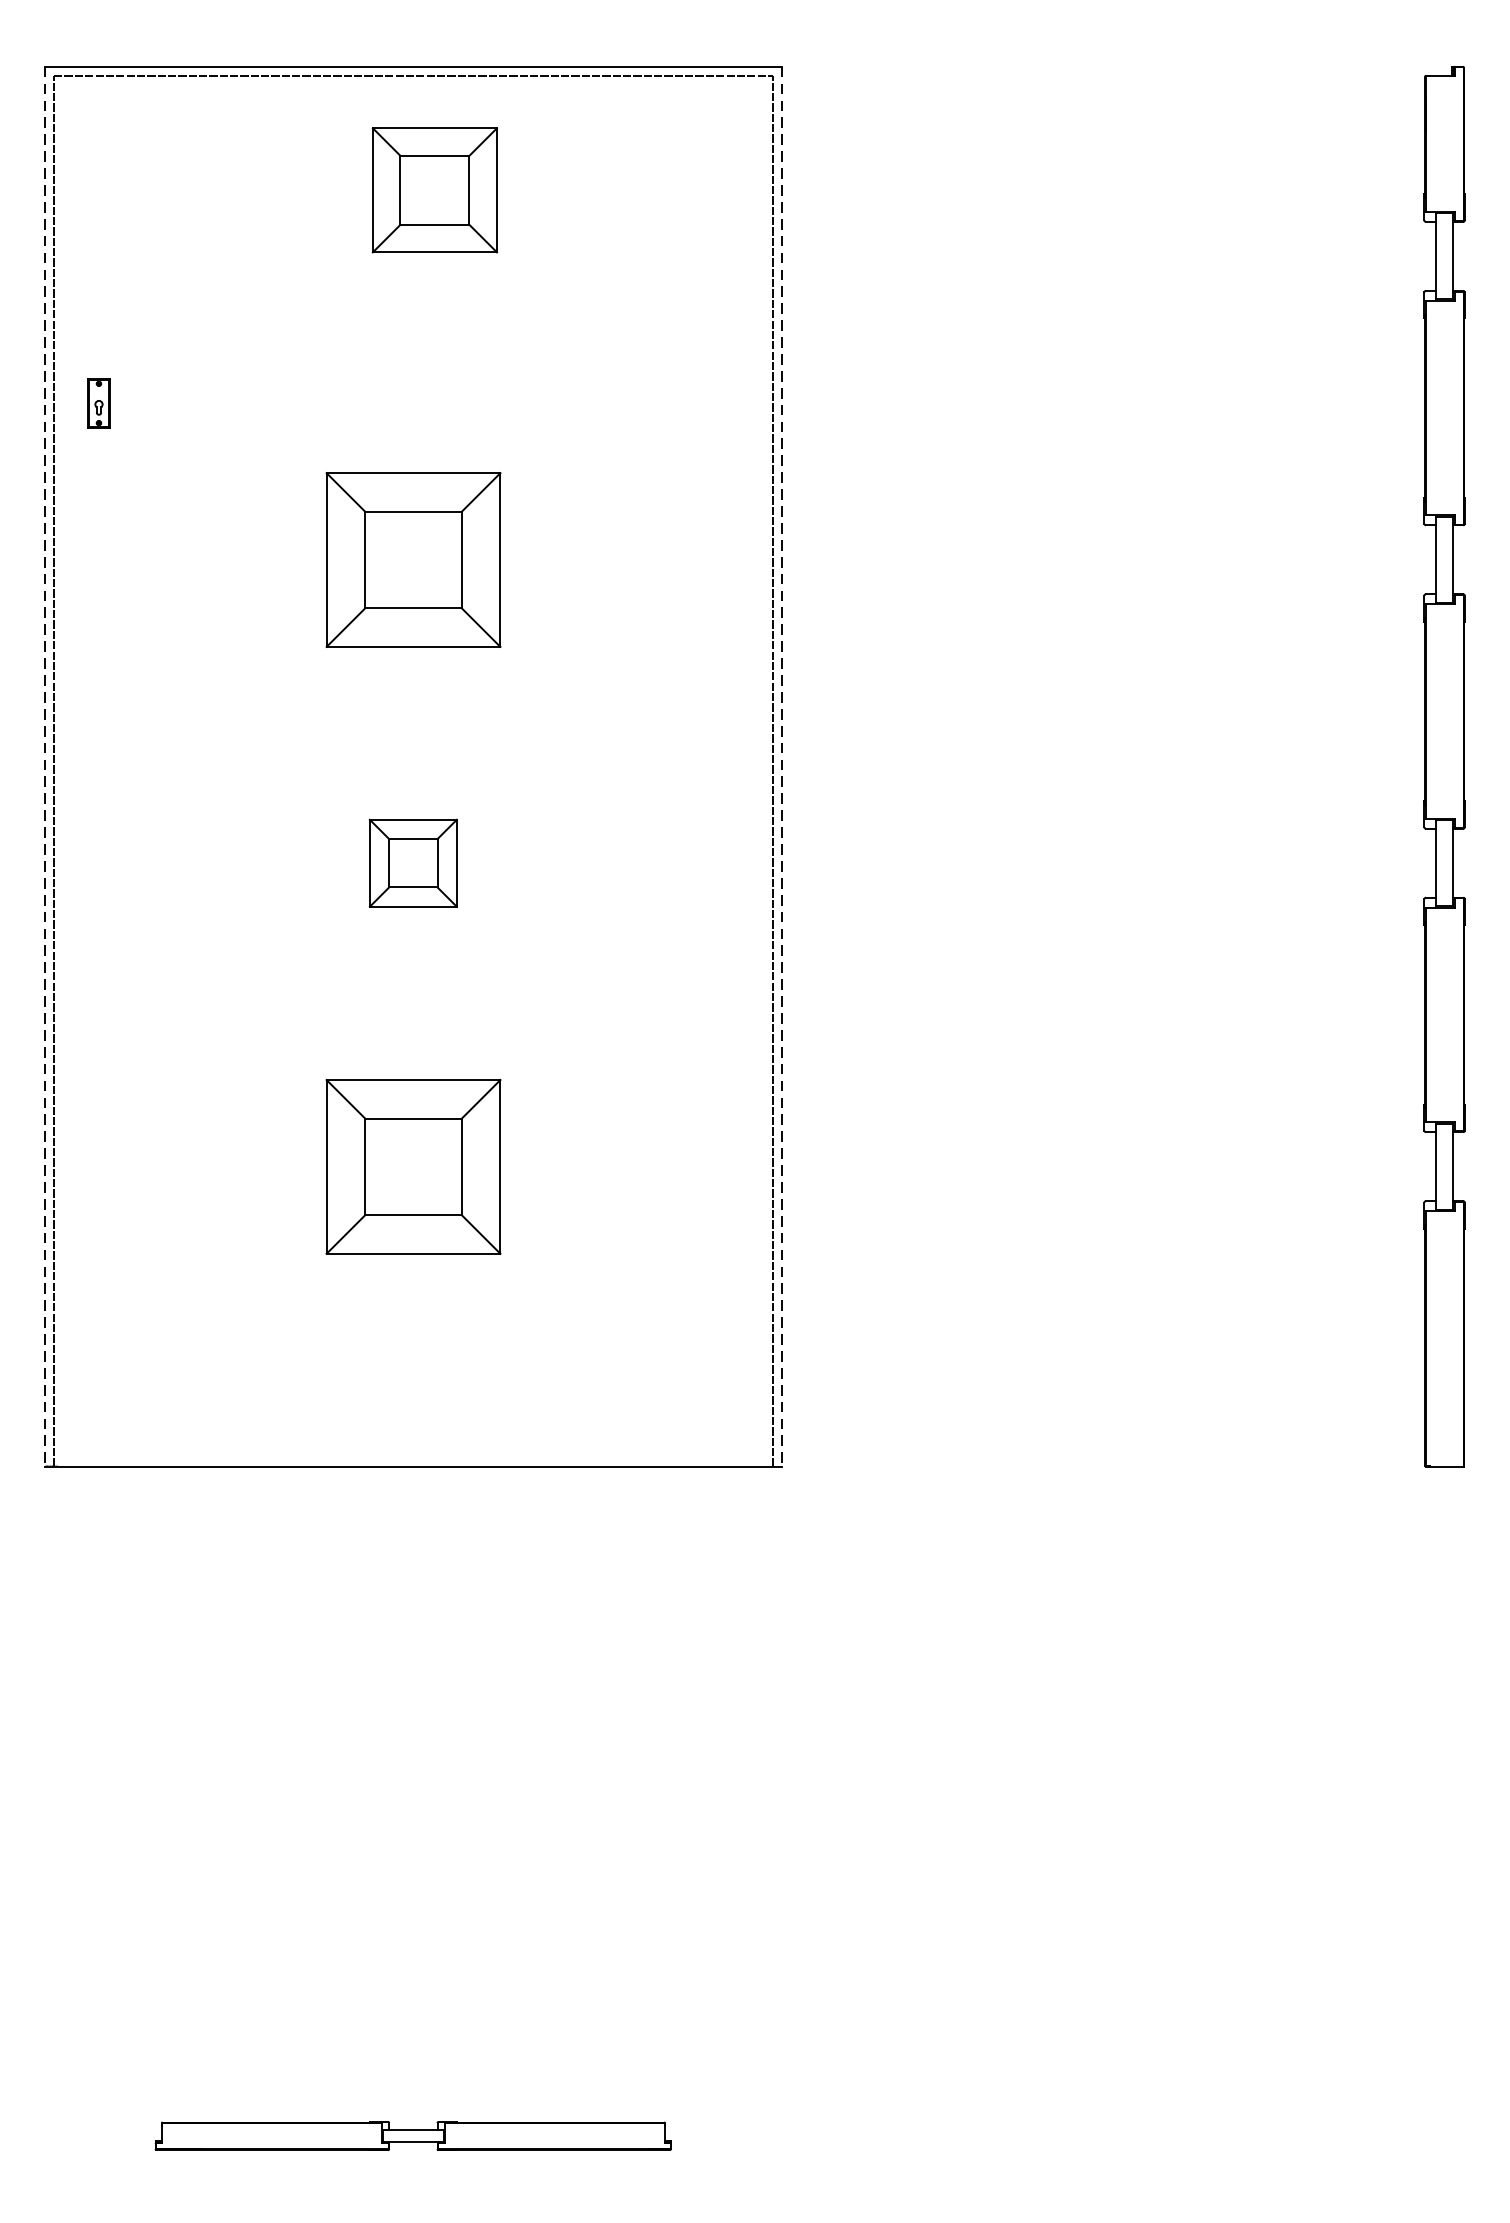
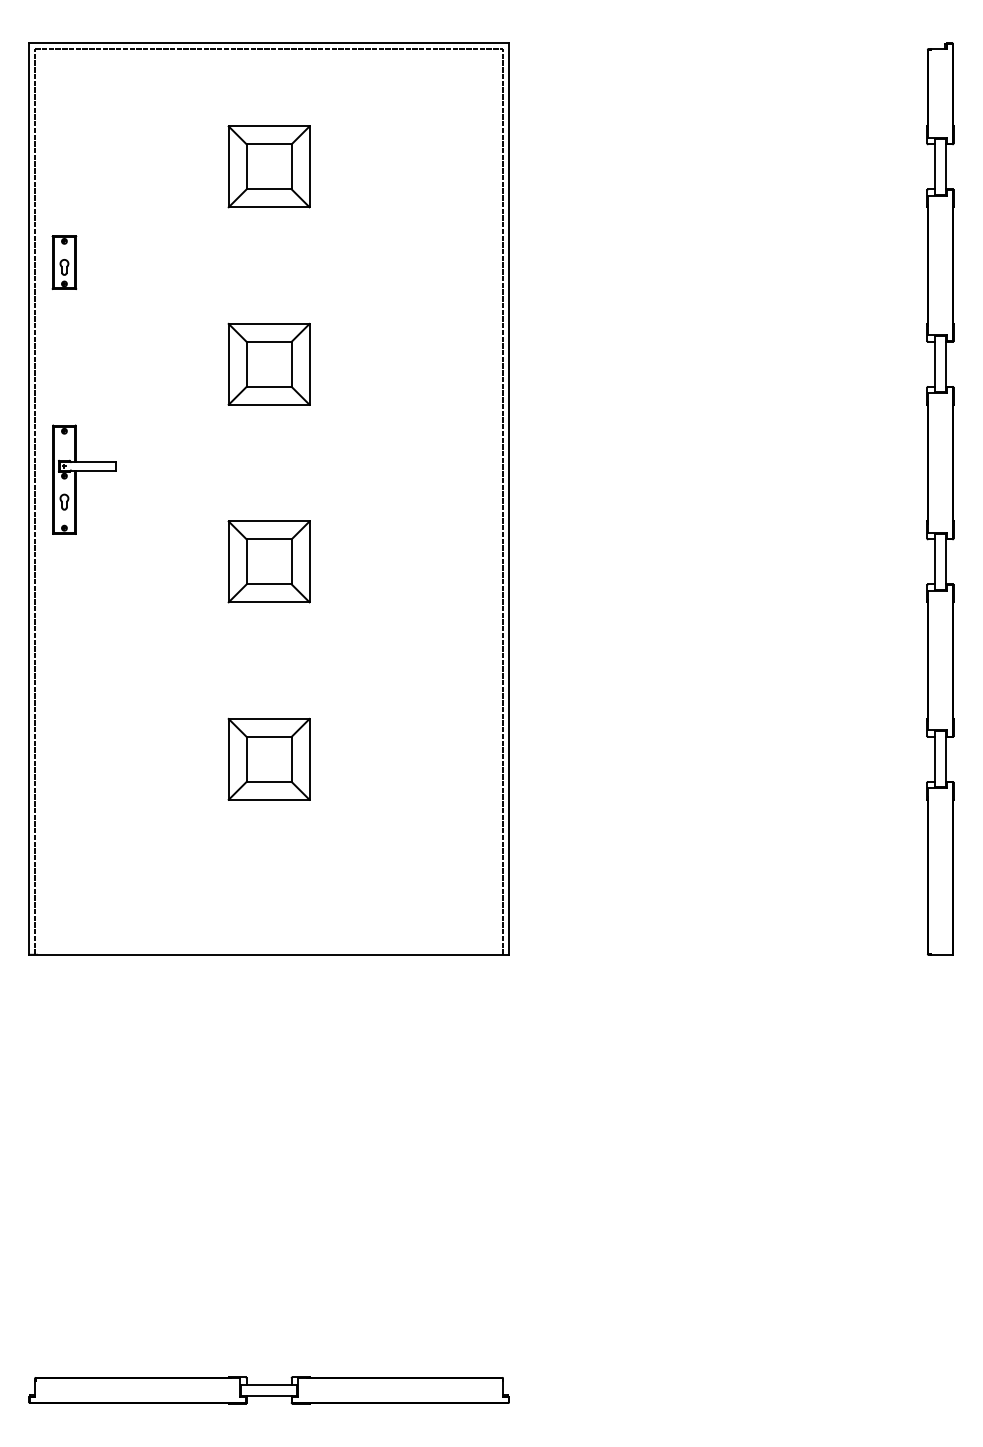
part: (433, 189) -> (268, 166), moved
part: (99, 403) -> (64, 262), size x1.67
part: (412, 558) -> (268, 363), size x0.71
part: (129, 724) -> (84, 471), added
line: (45, 767) -> (29, 499), dashed -> solid
line: (781, 767) -> (508, 499), dashed -> solid
part: (412, 862) -> (268, 561), size x1.43
part: (412, 1165) -> (268, 758), size x0.71
part: (412, 2136) -> (268, 1390), size x1.43

